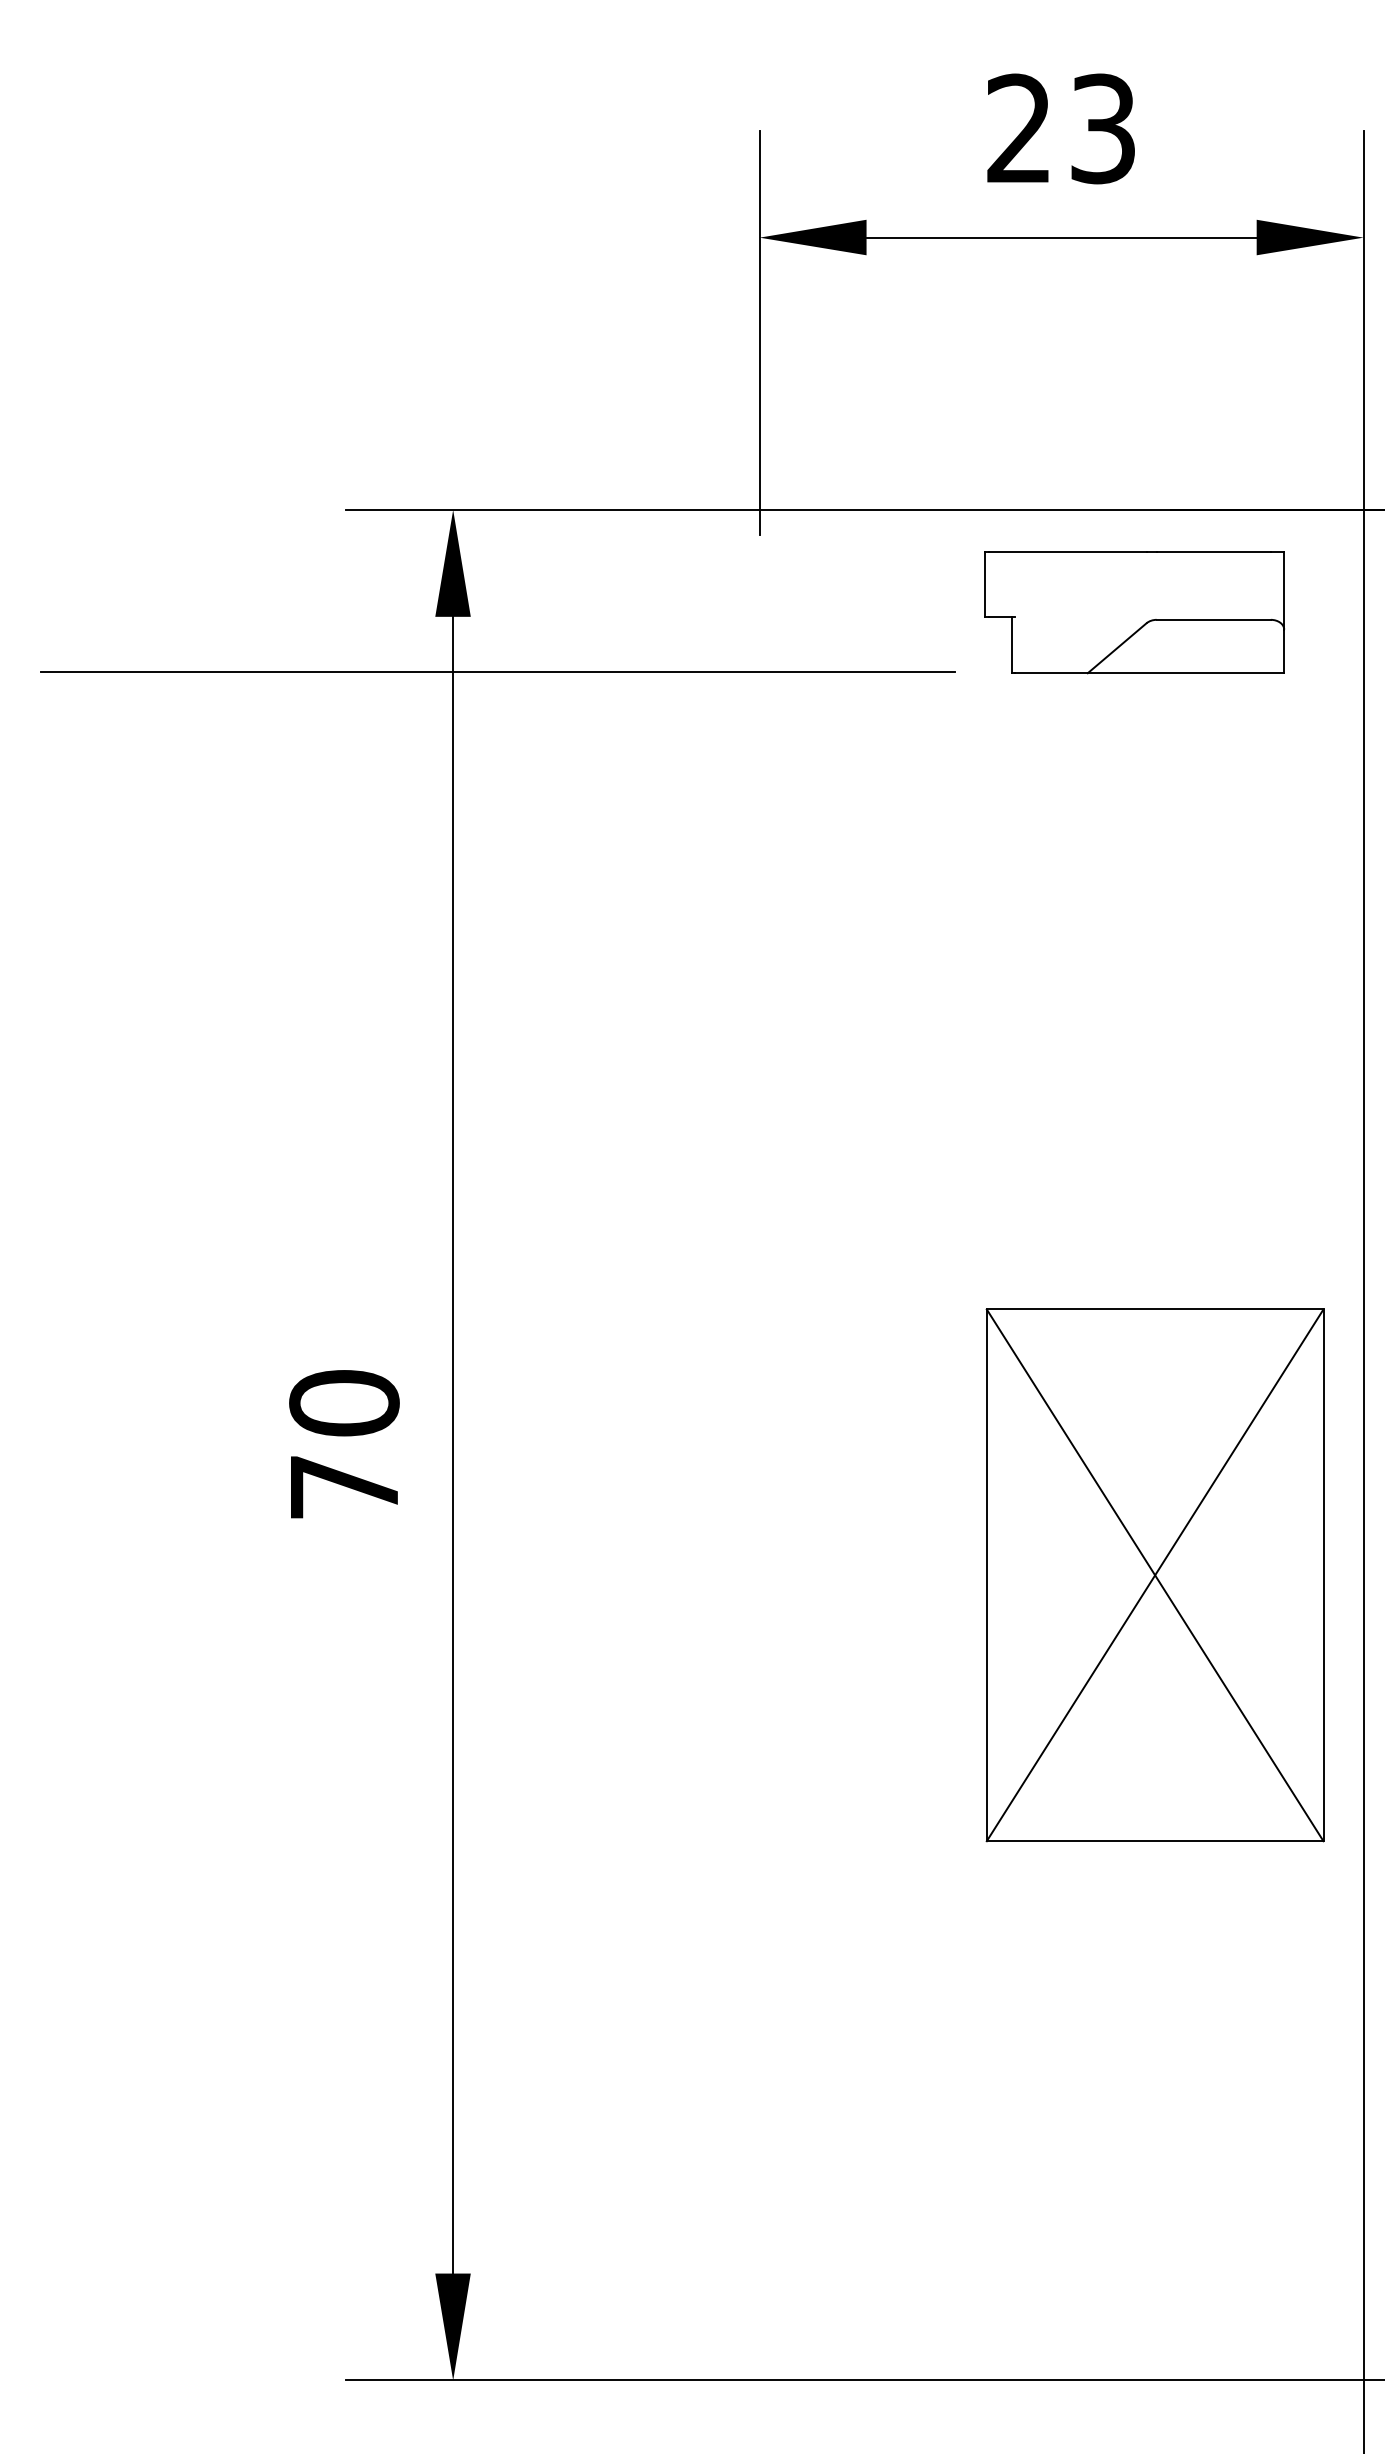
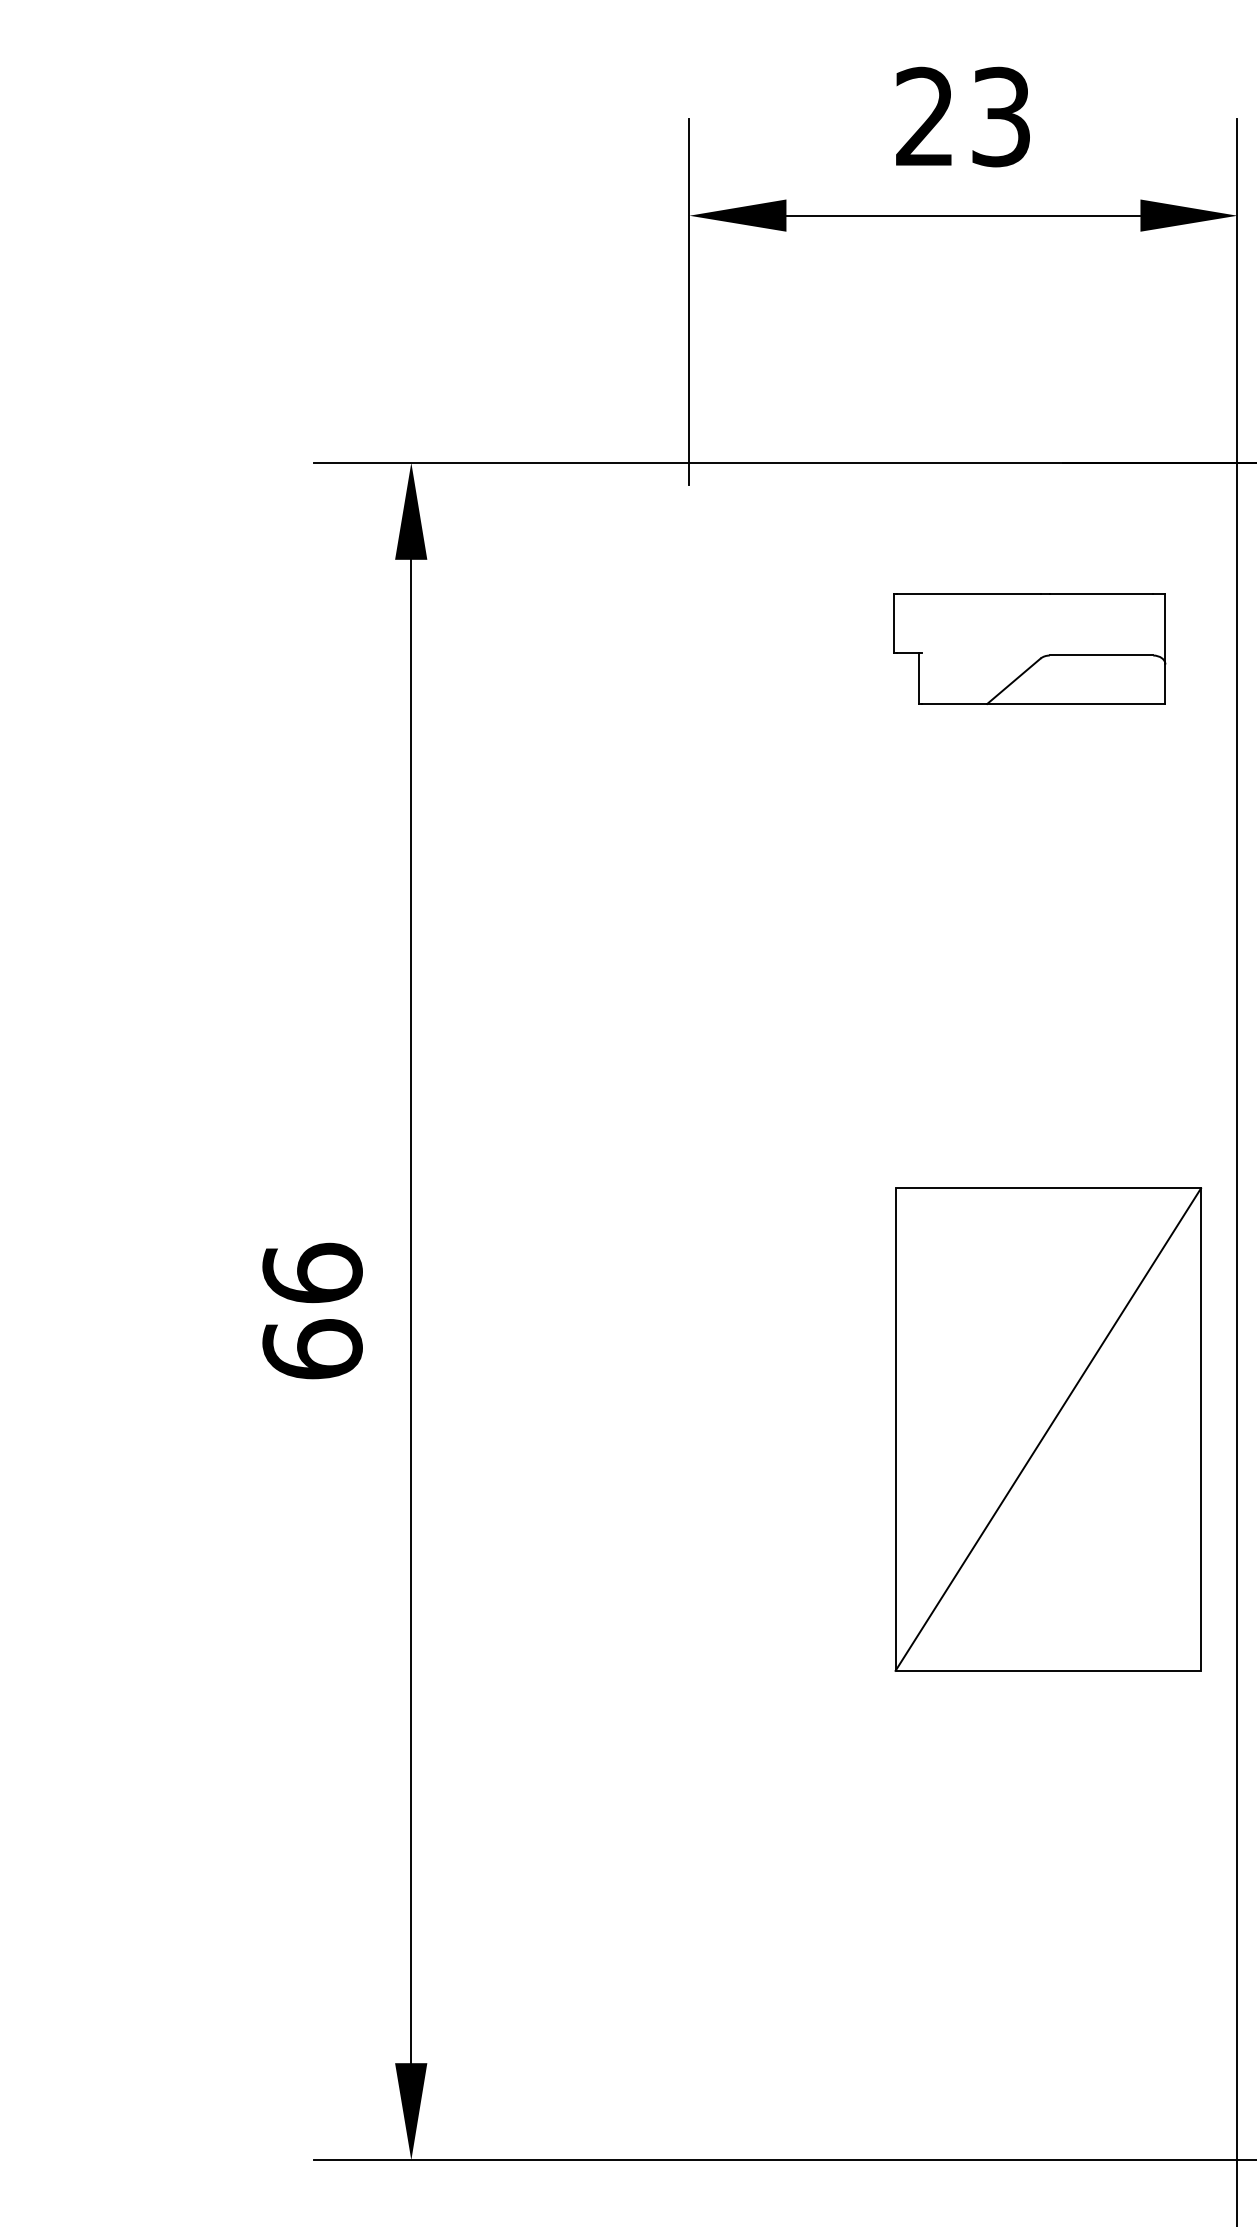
part: (1134, 612) -> (1029, 648), moved
line: (497, 672) -> (451, 610), removed
text: (344, 1444) -> (312, 1310), 70 -> 66
line: (1155, 1575) -> (1048, 1429), removed

